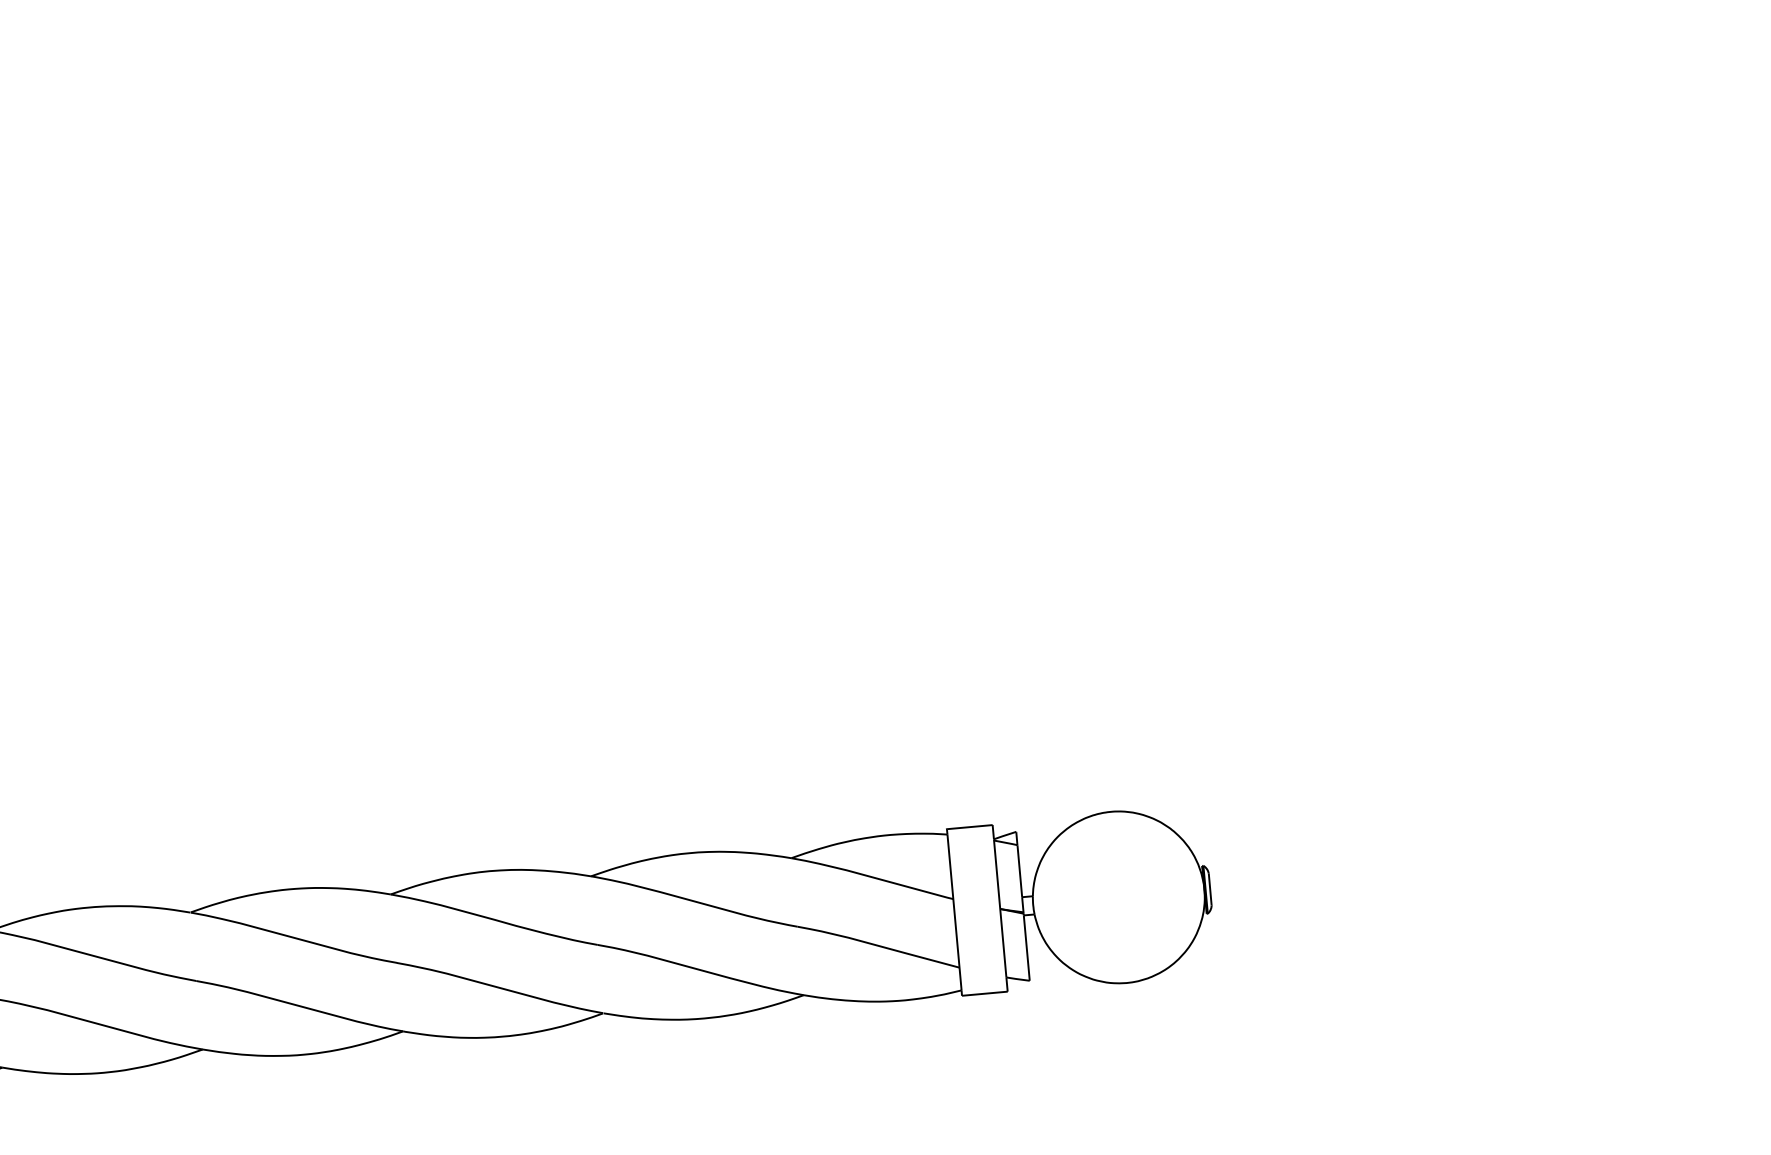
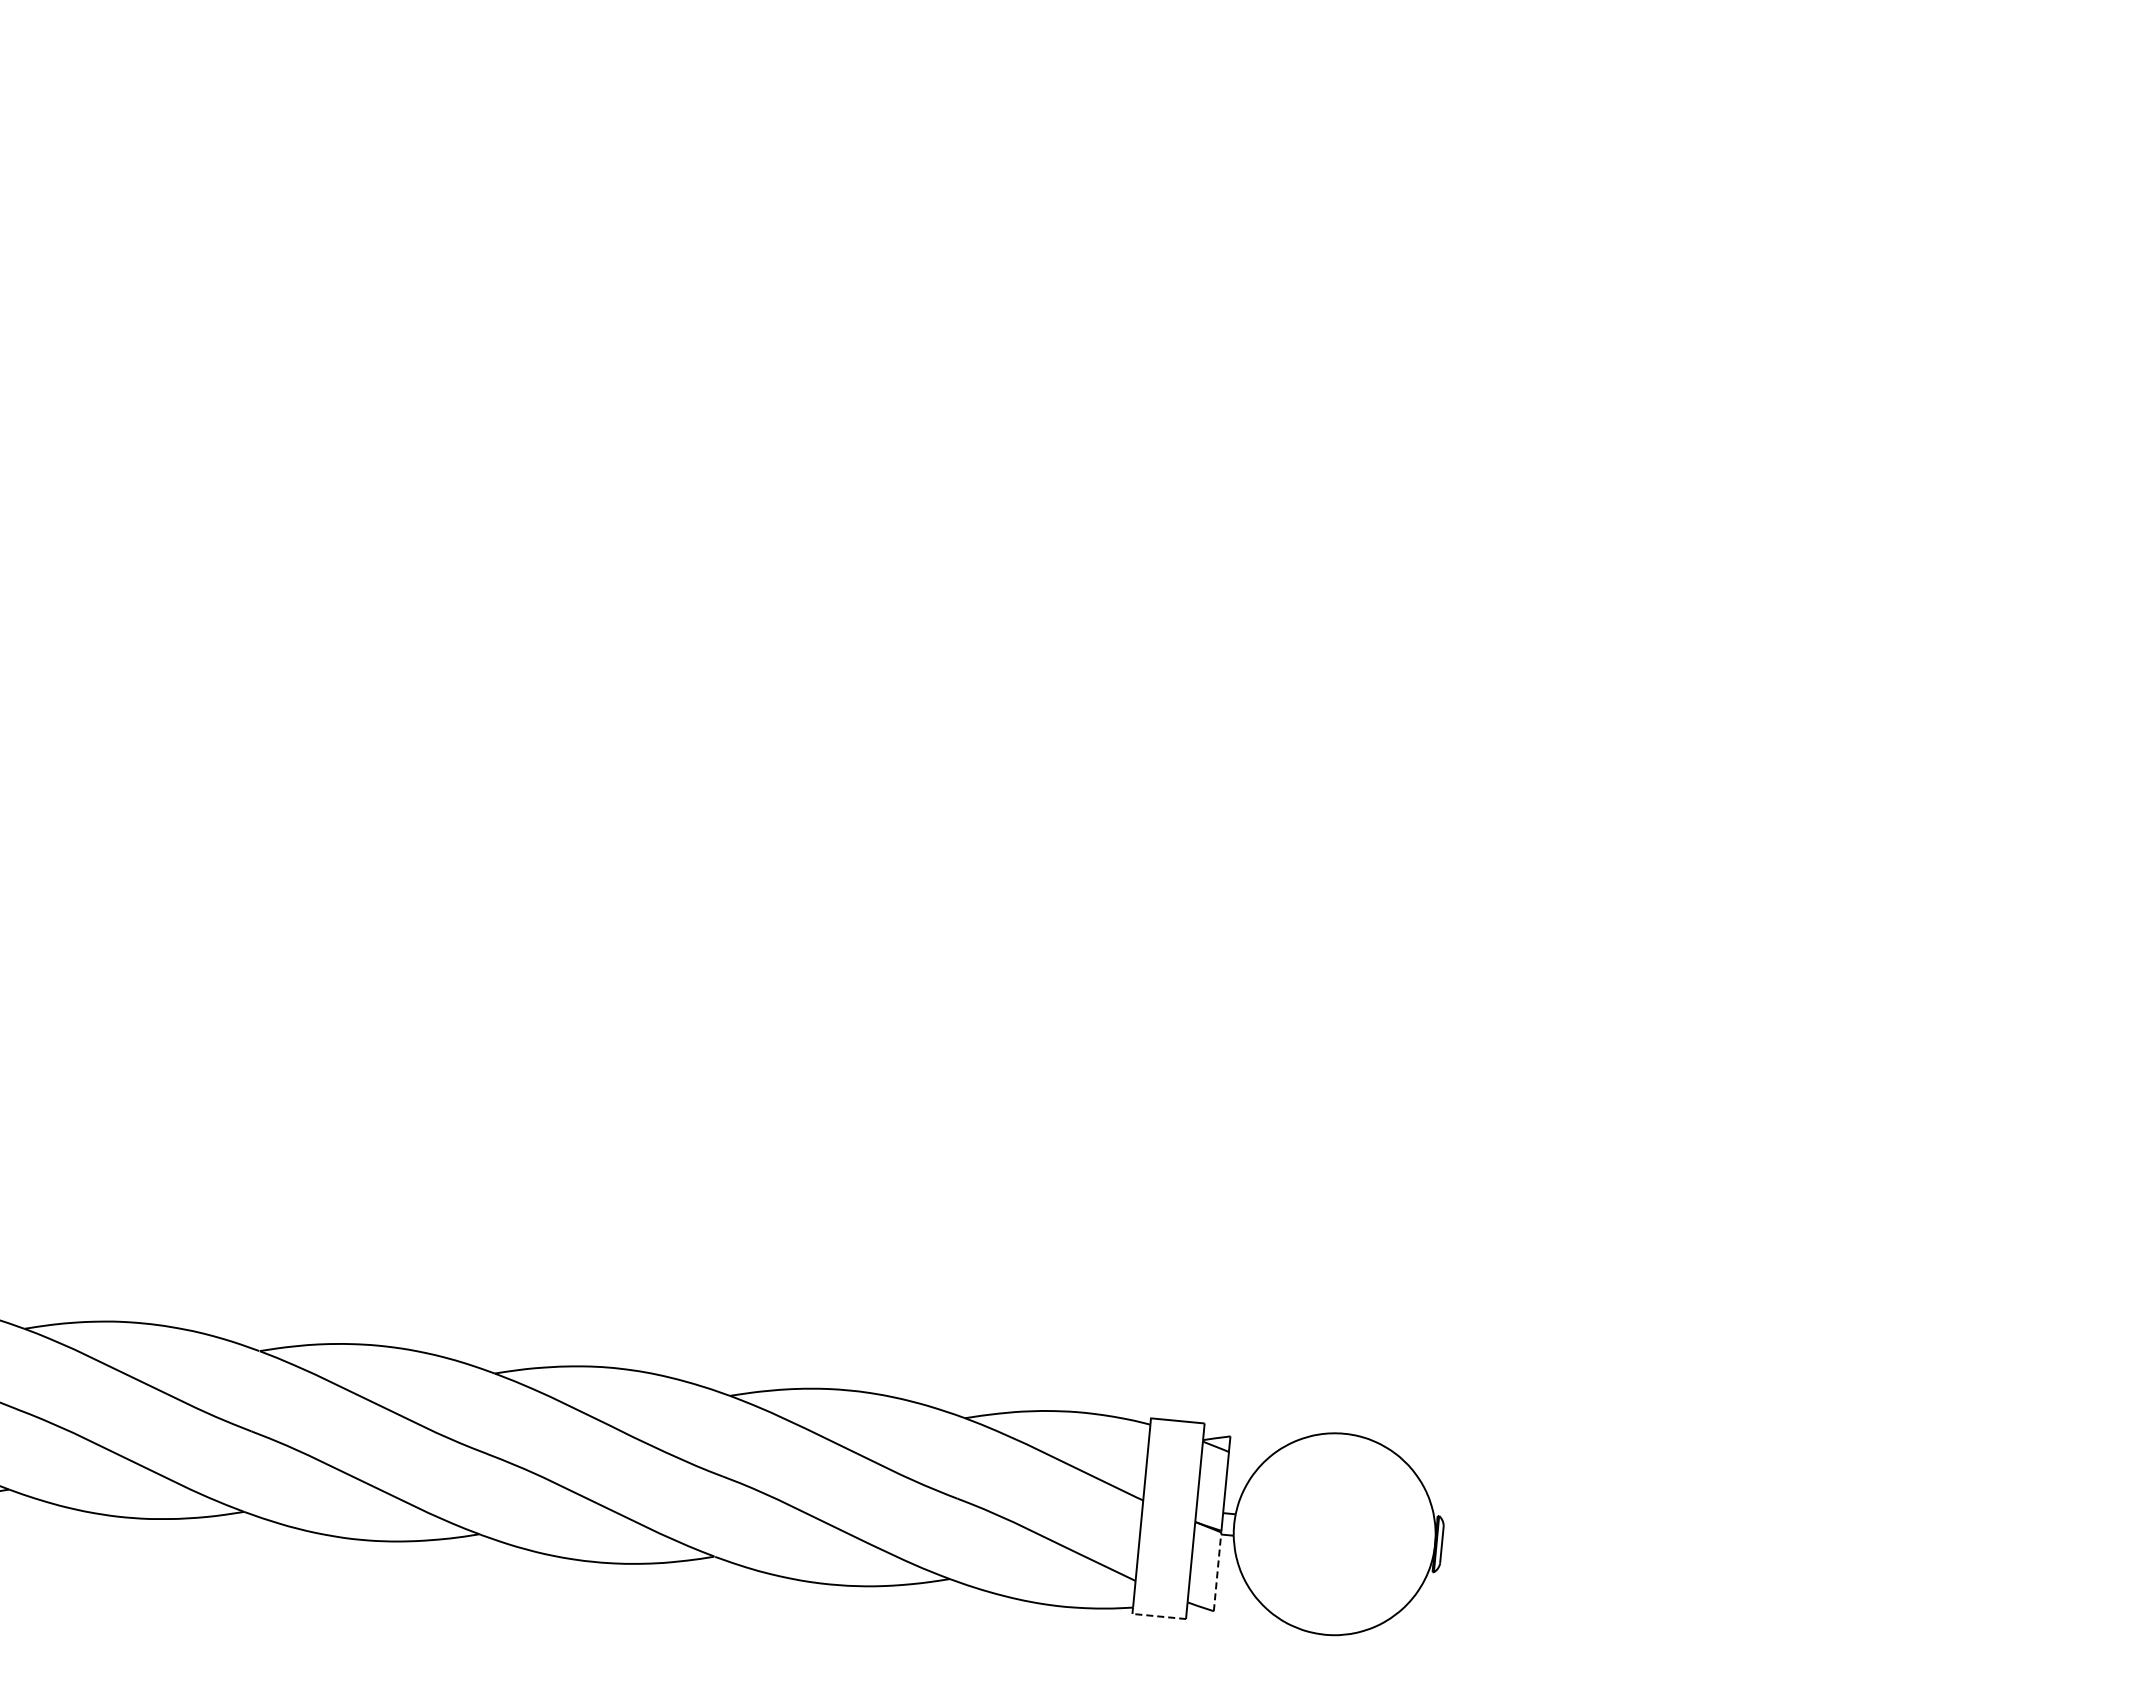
line: (1026, 947) -> (1217, 1572), solid -> dashed
line: (985, 993) -> (1159, 1616), solid -> dashed

